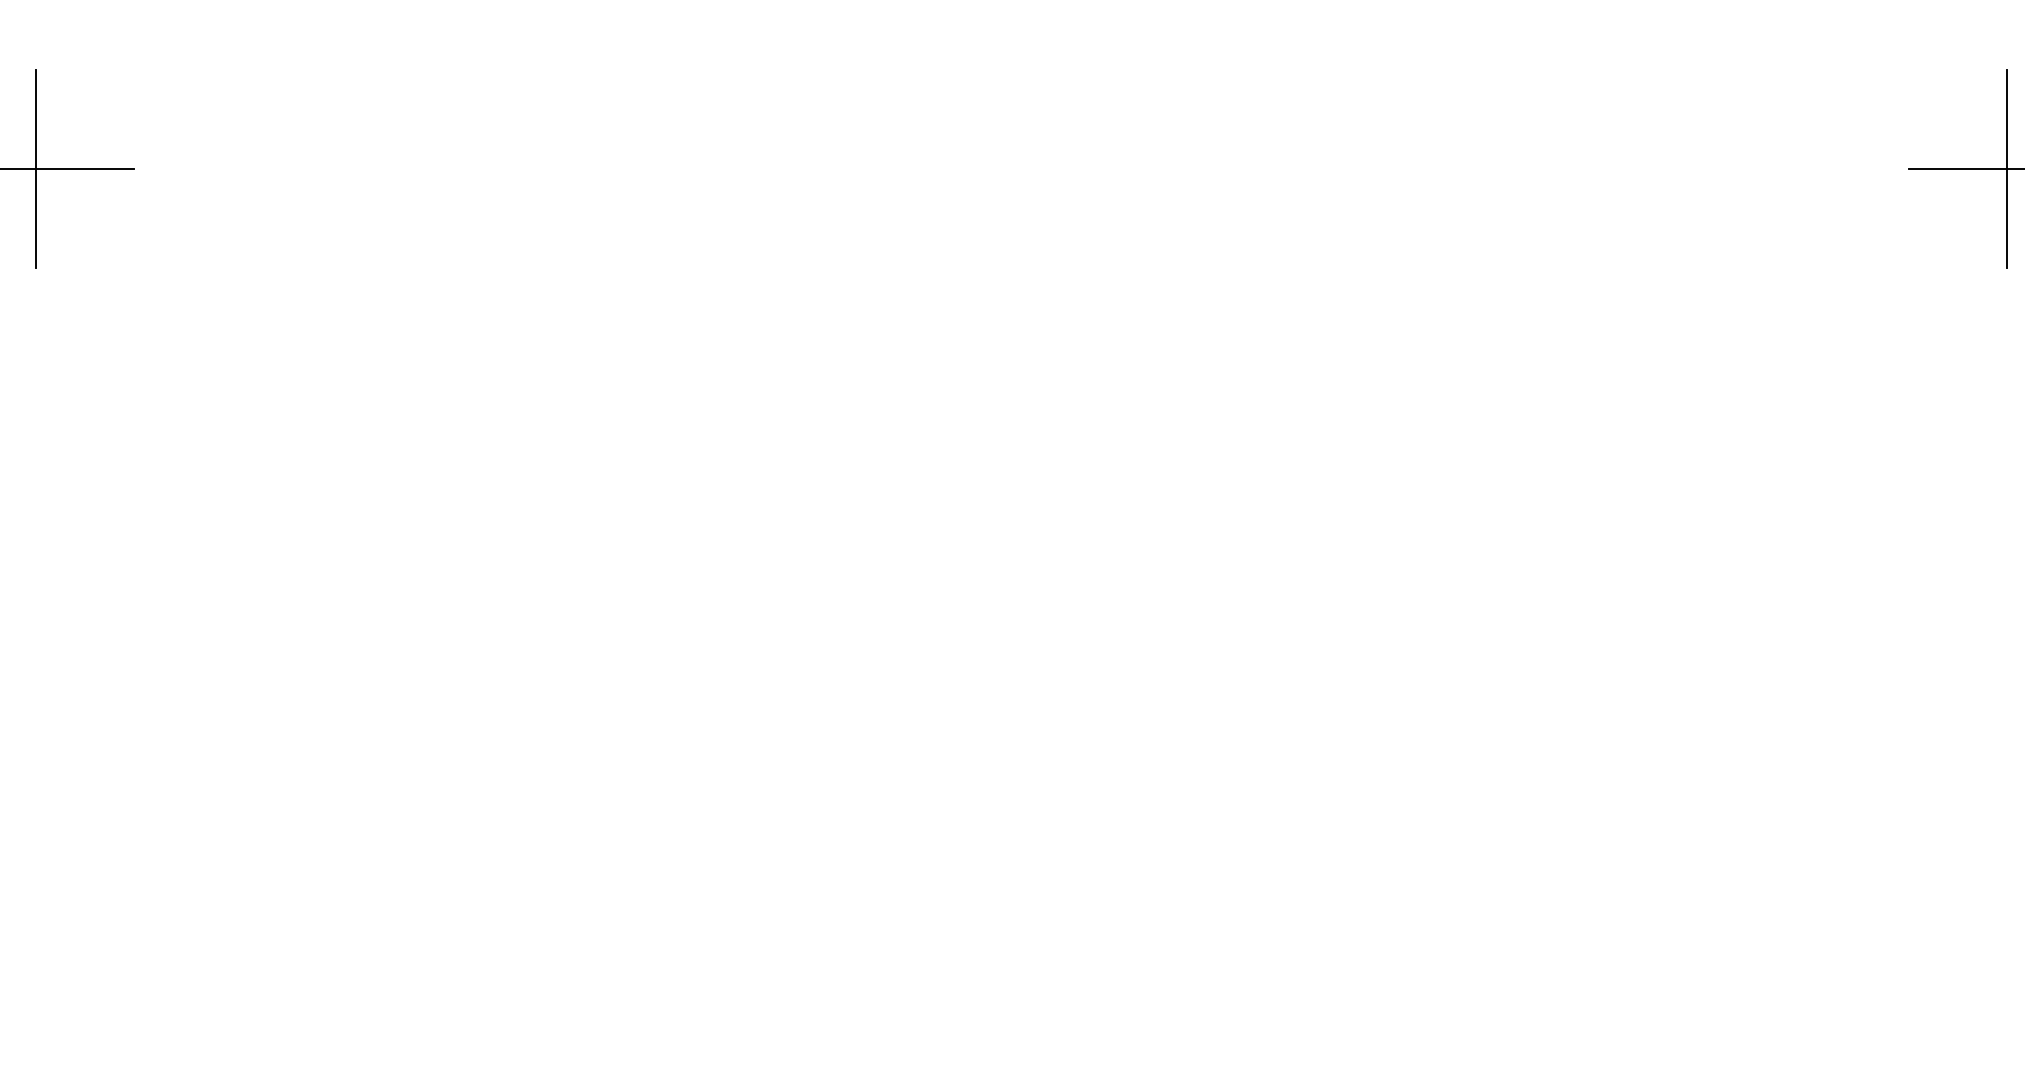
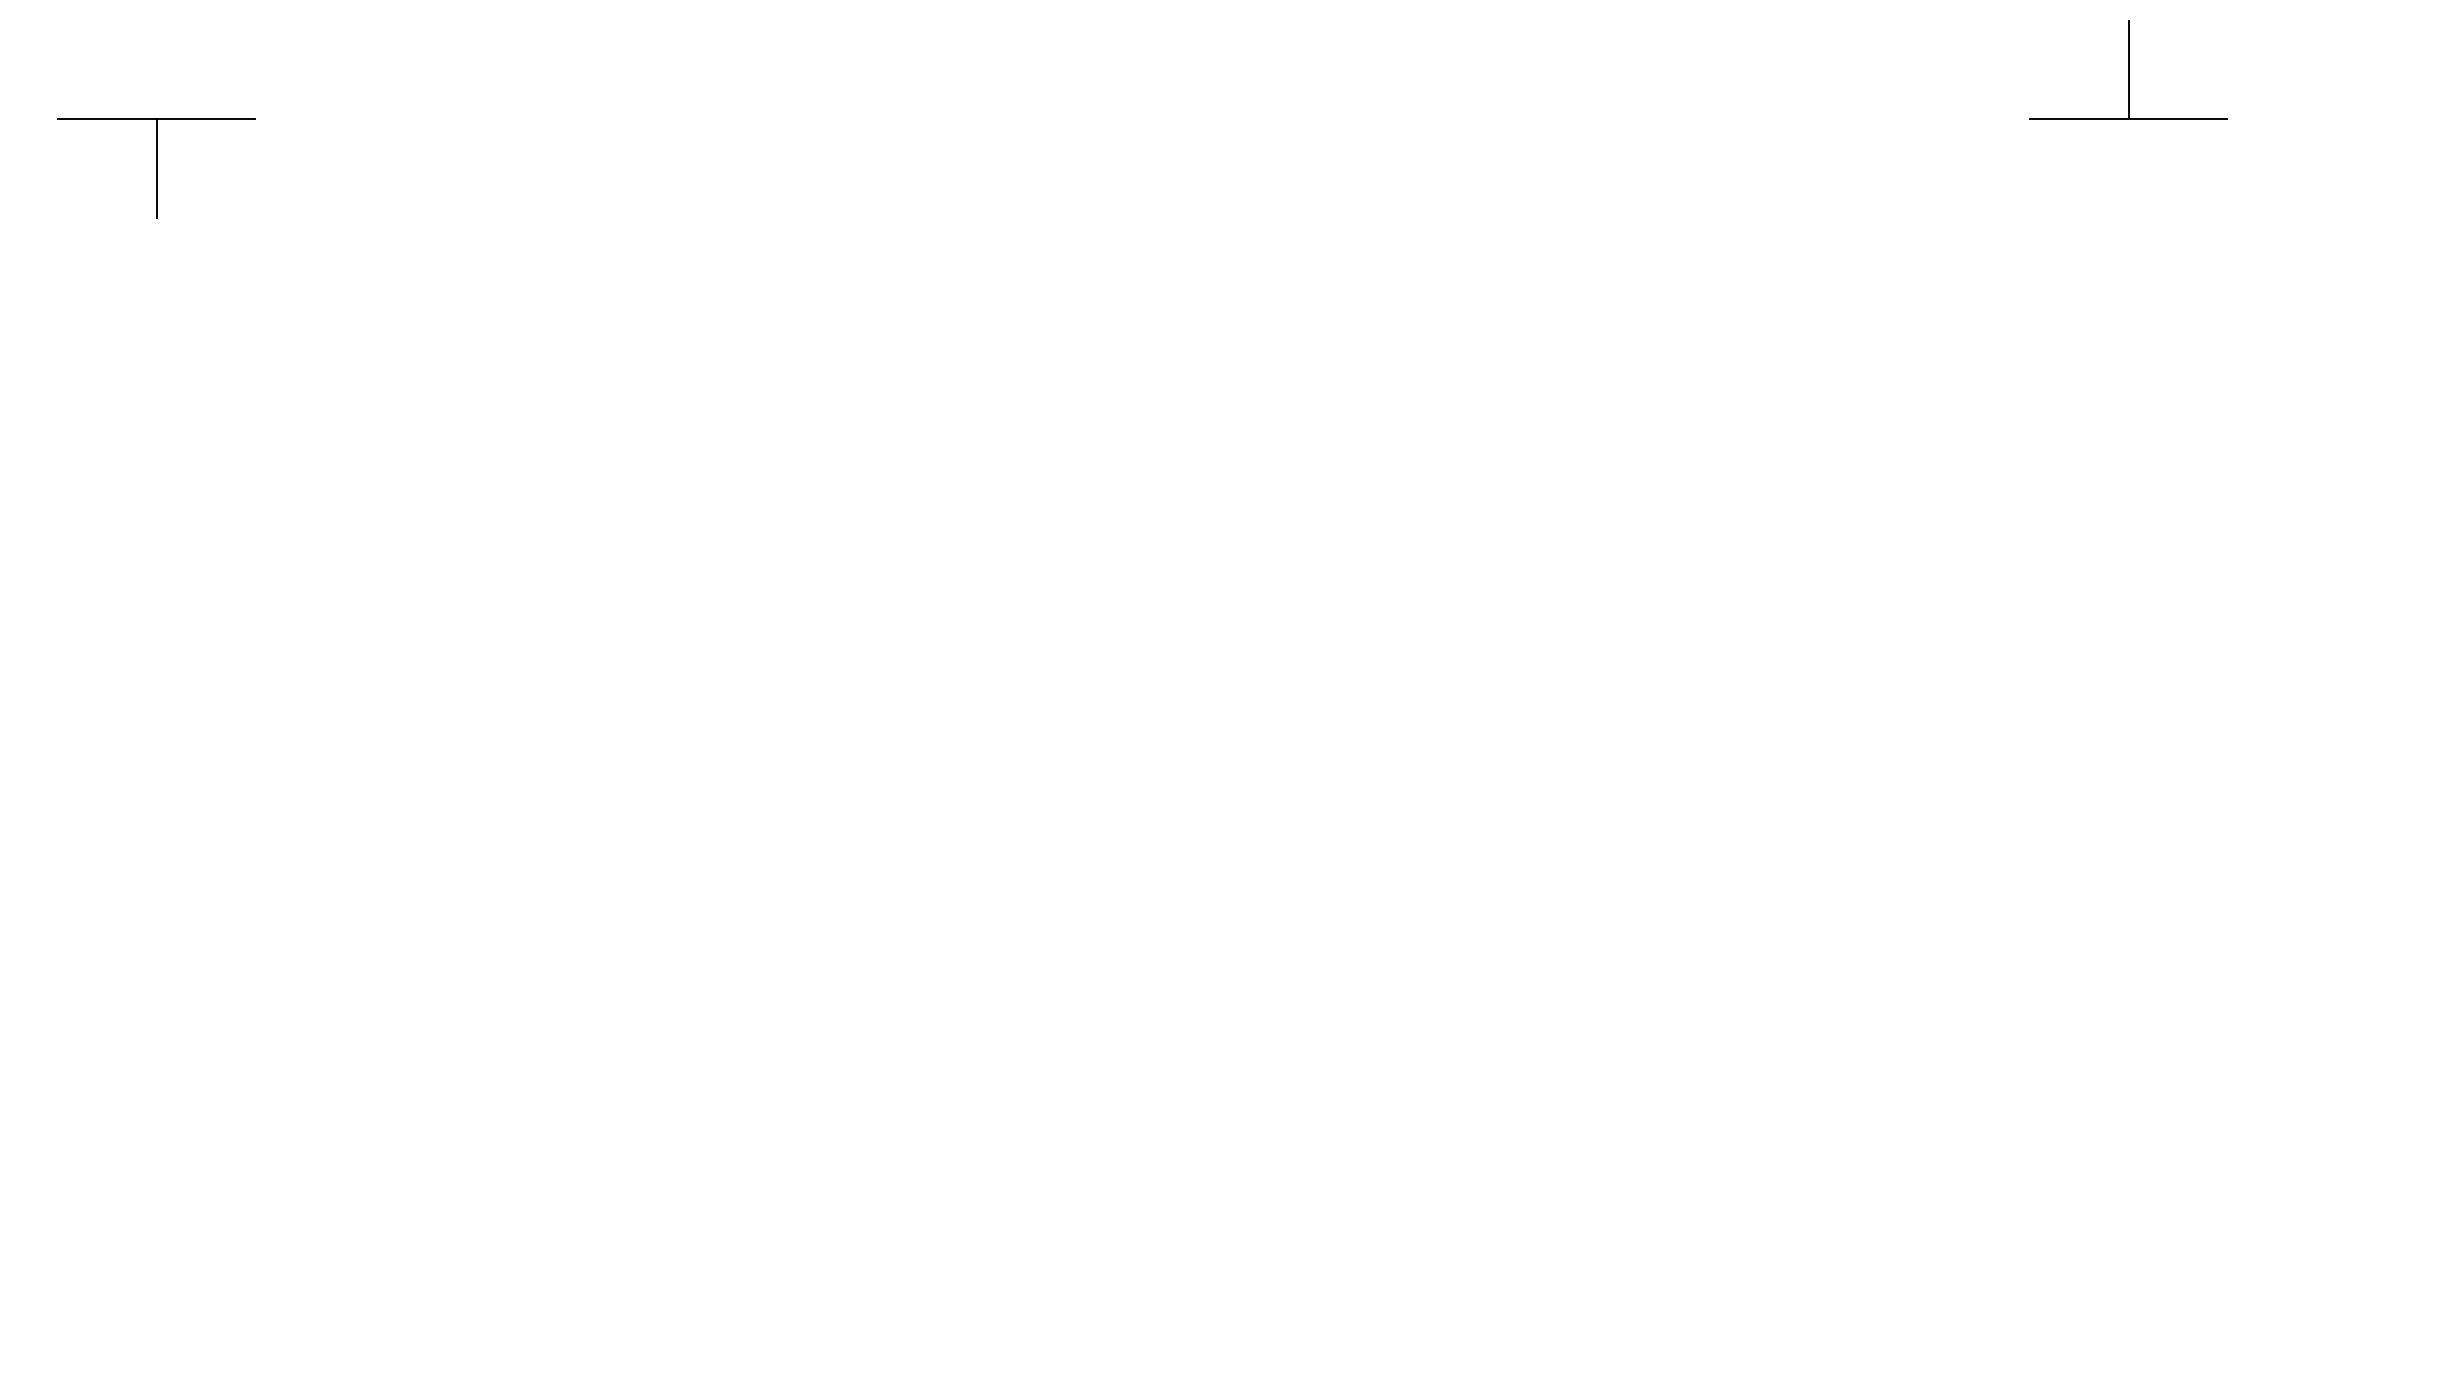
line: (35, 119) -> (156, 69), removed
line: (2007, 218) -> (2128, 168), removed

